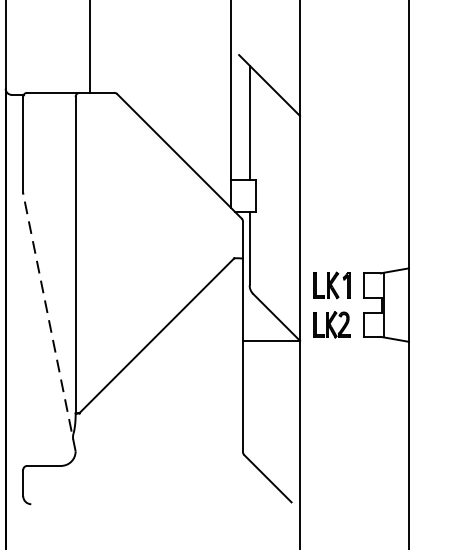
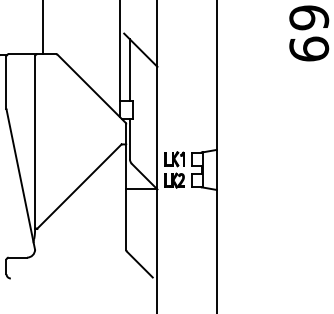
line: (48, 322) -> (20, 179), dashed -> solid

